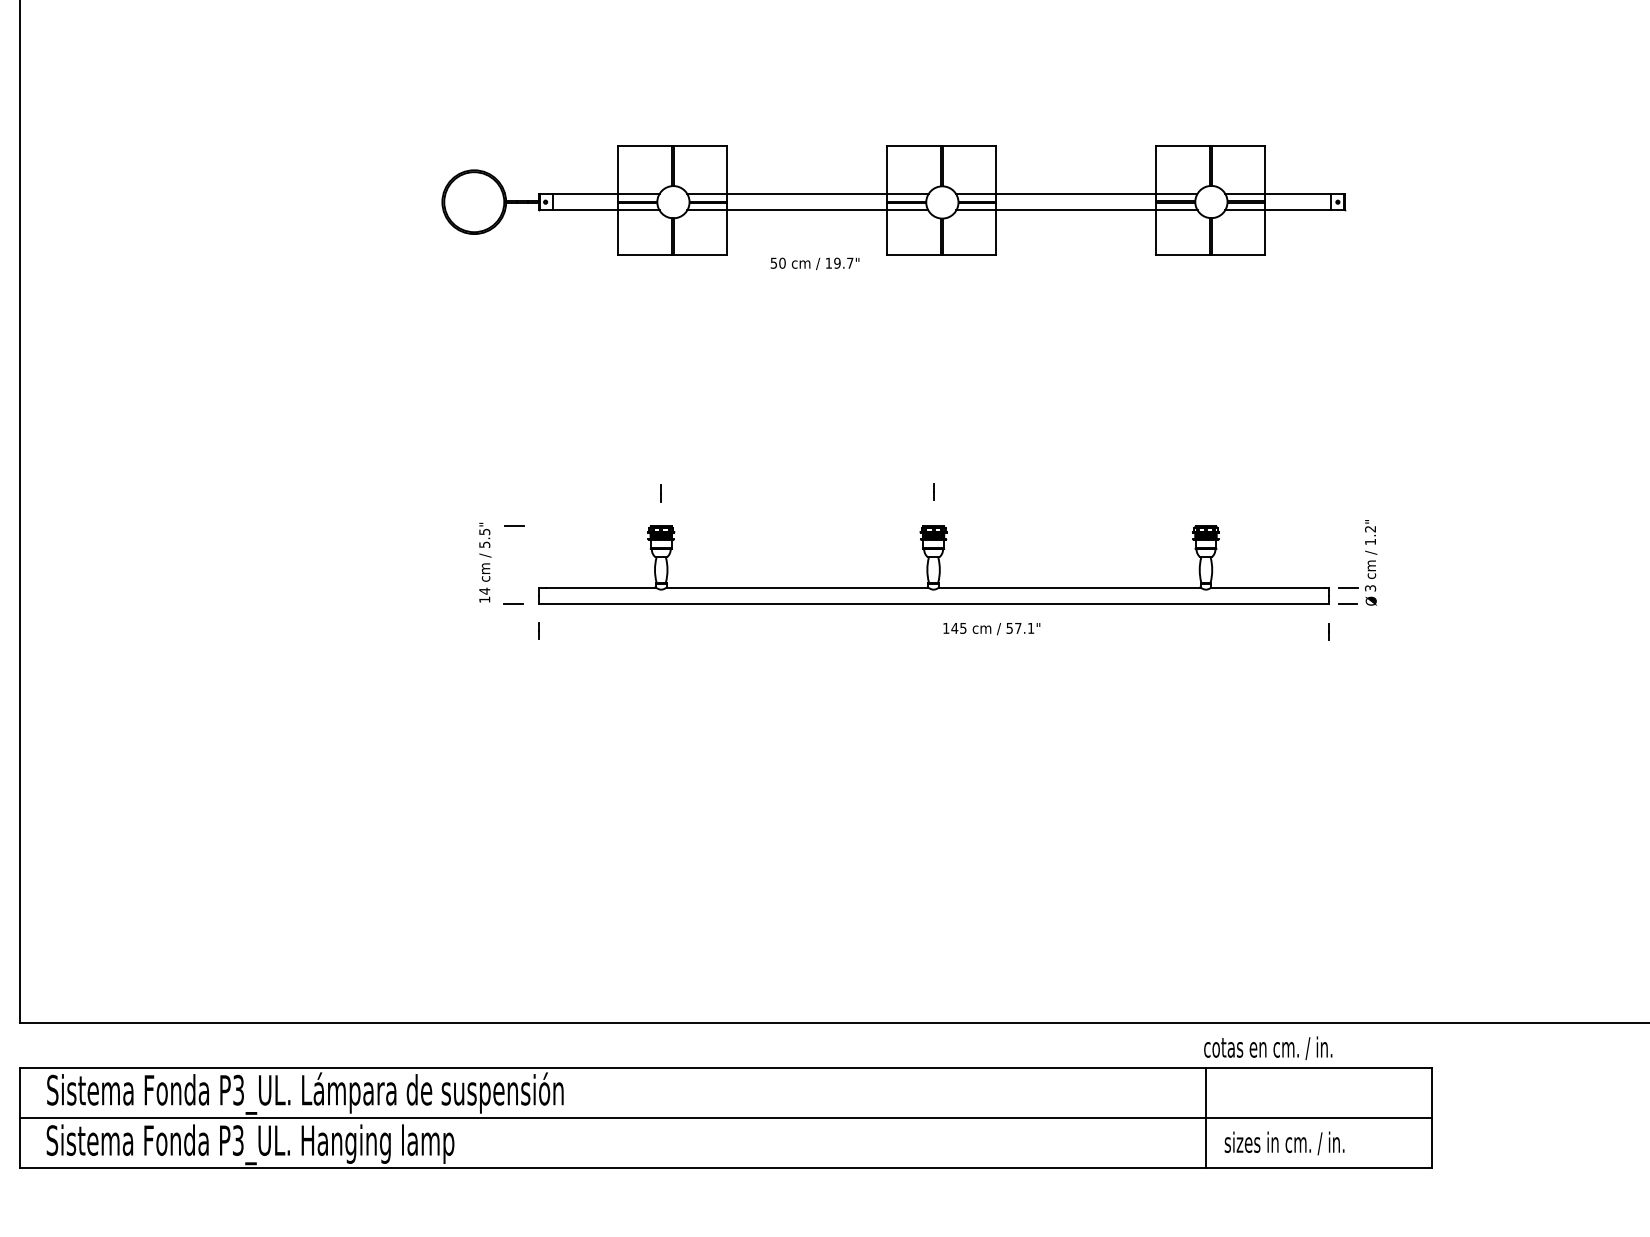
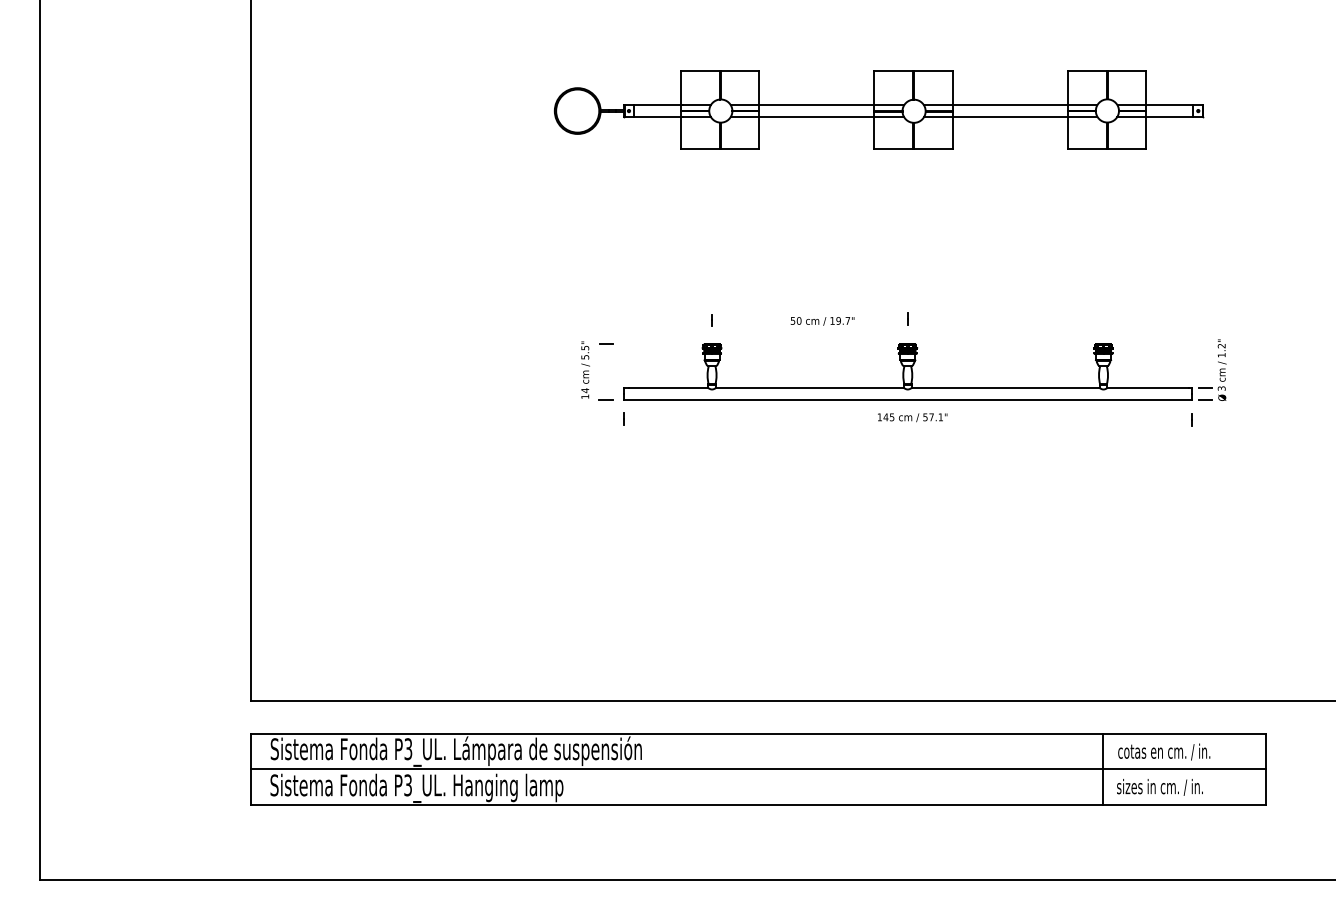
text: (814, 264) -> (822, 321), moved
text: (991, 628) -> (912, 417), moved
text: (1268, 1047) -> (1164, 751), moved

